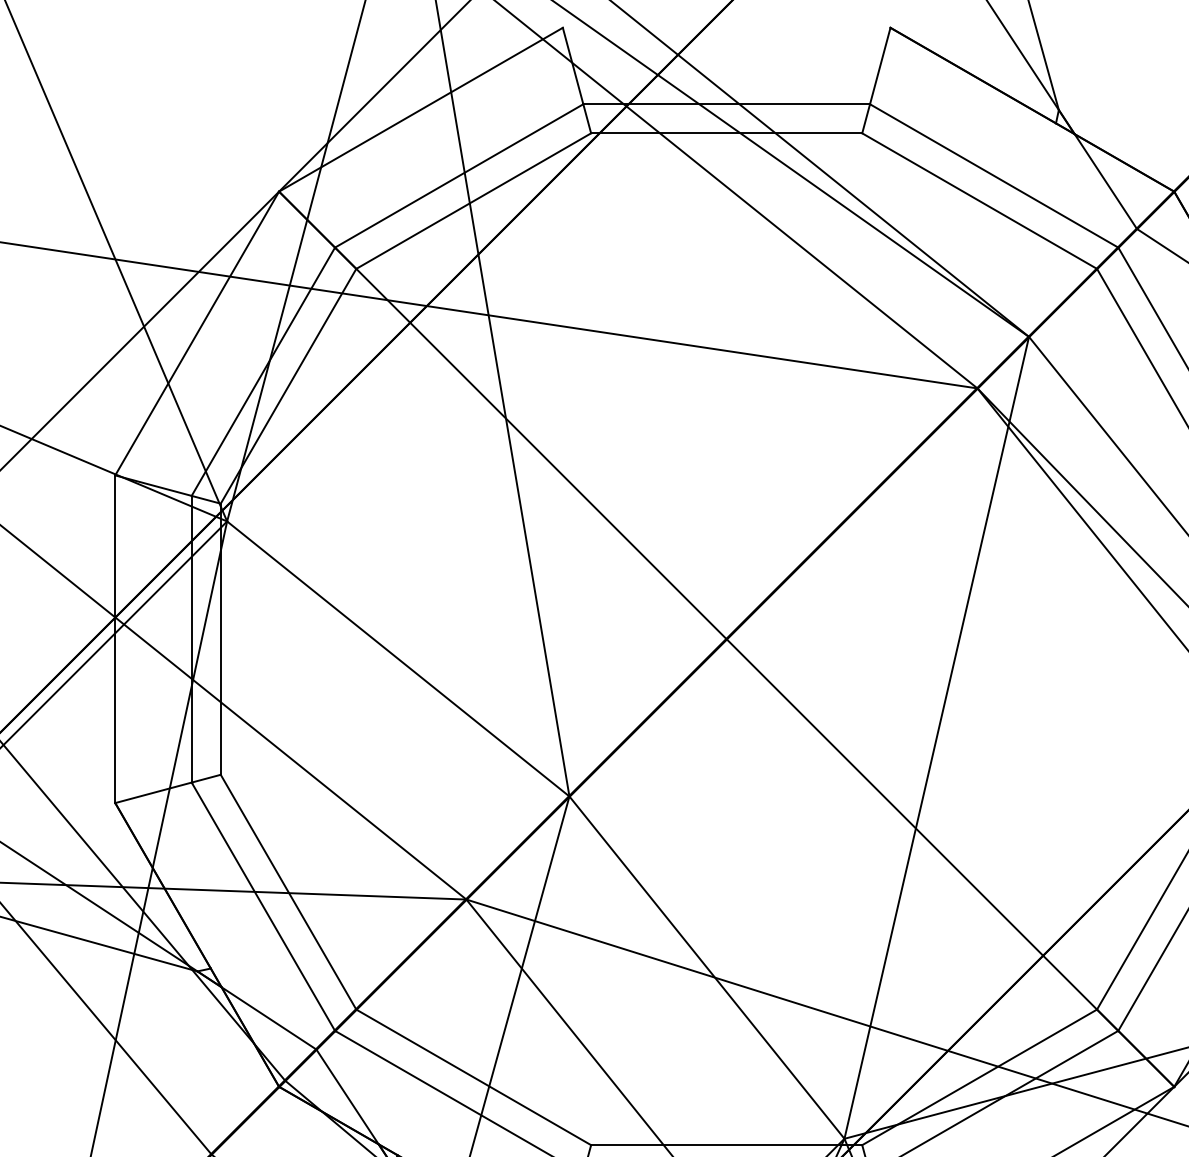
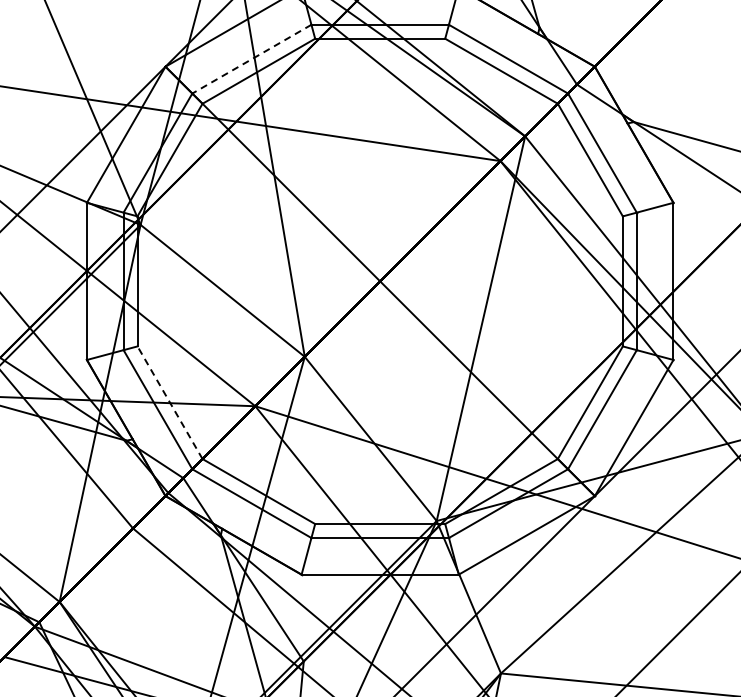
line: (458, 176) -> (251, 59), solid -> dashed
line: (287, 891) -> (169, 402), solid -> dashed

